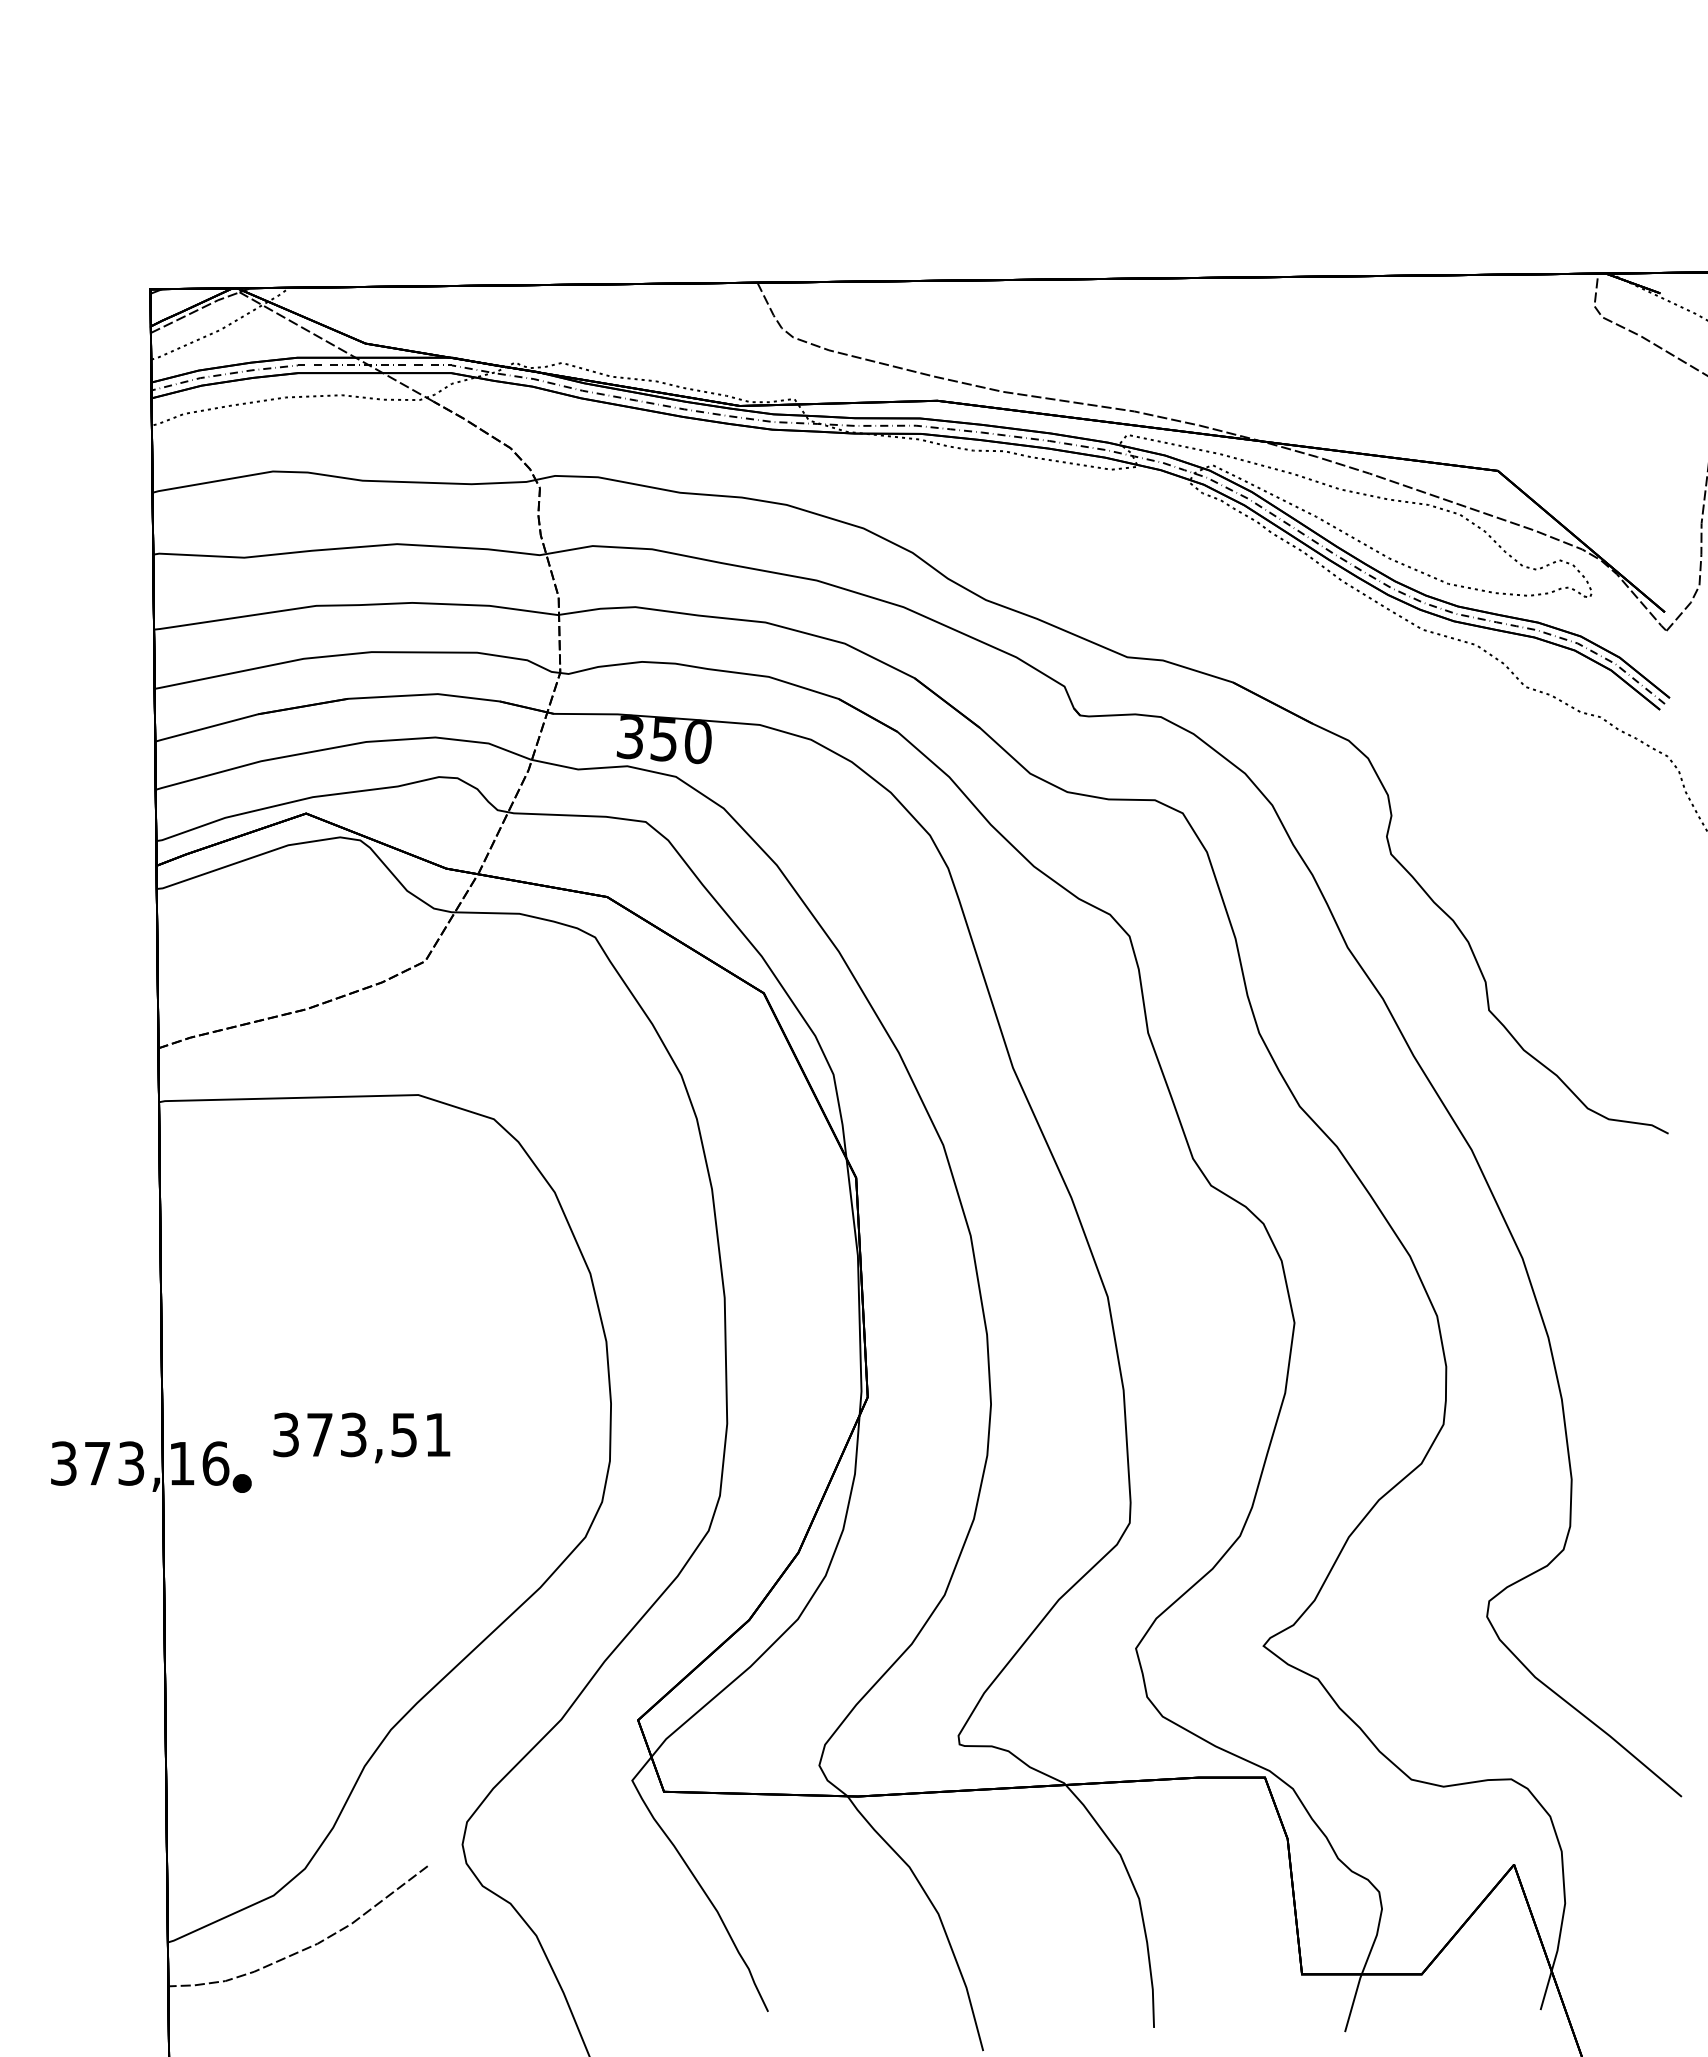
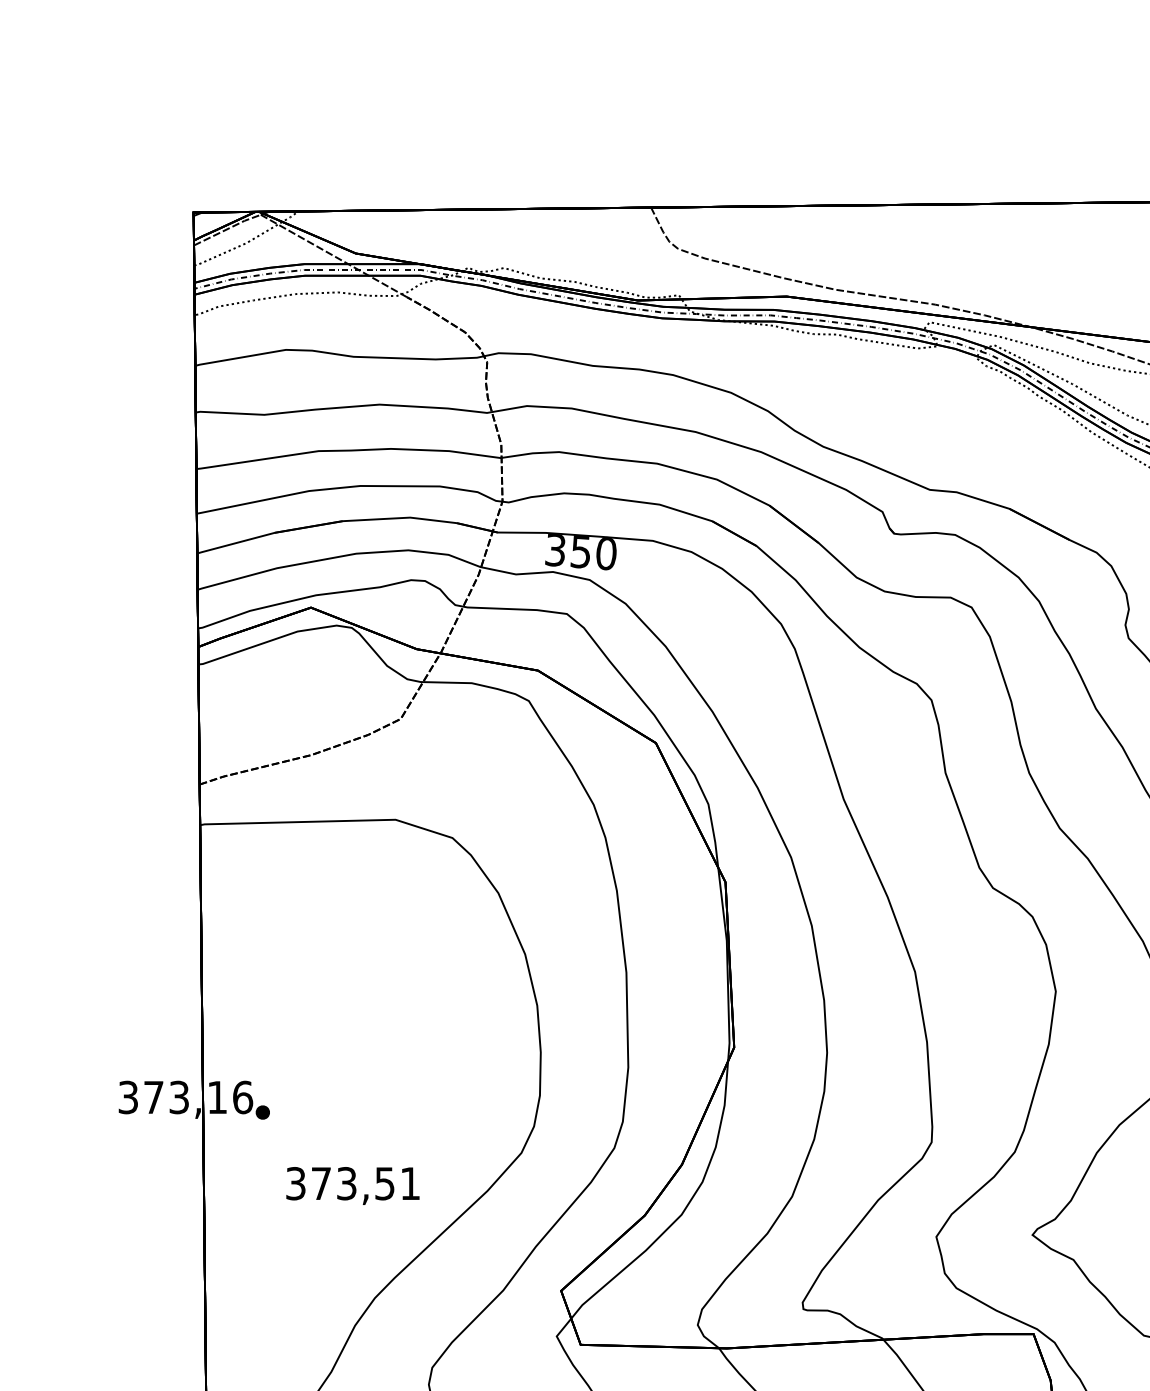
text: (361, 1437) -> (352, 1185), moved

